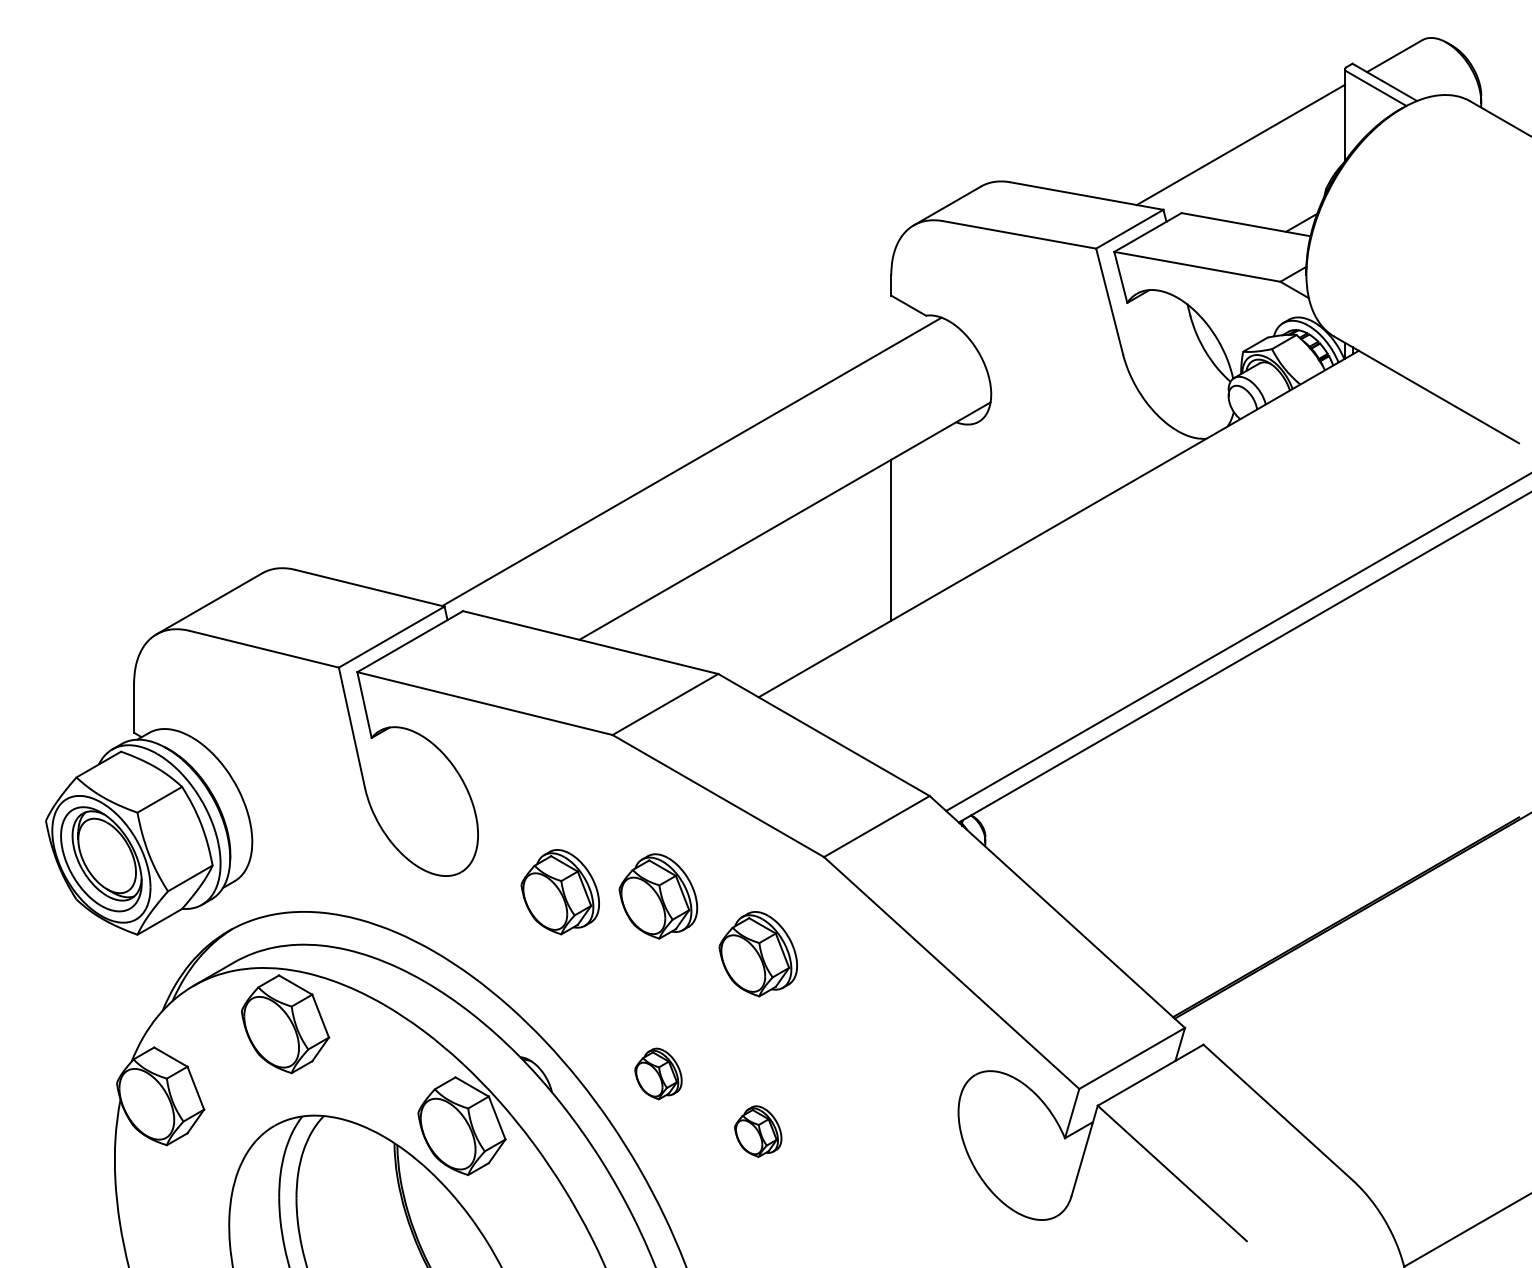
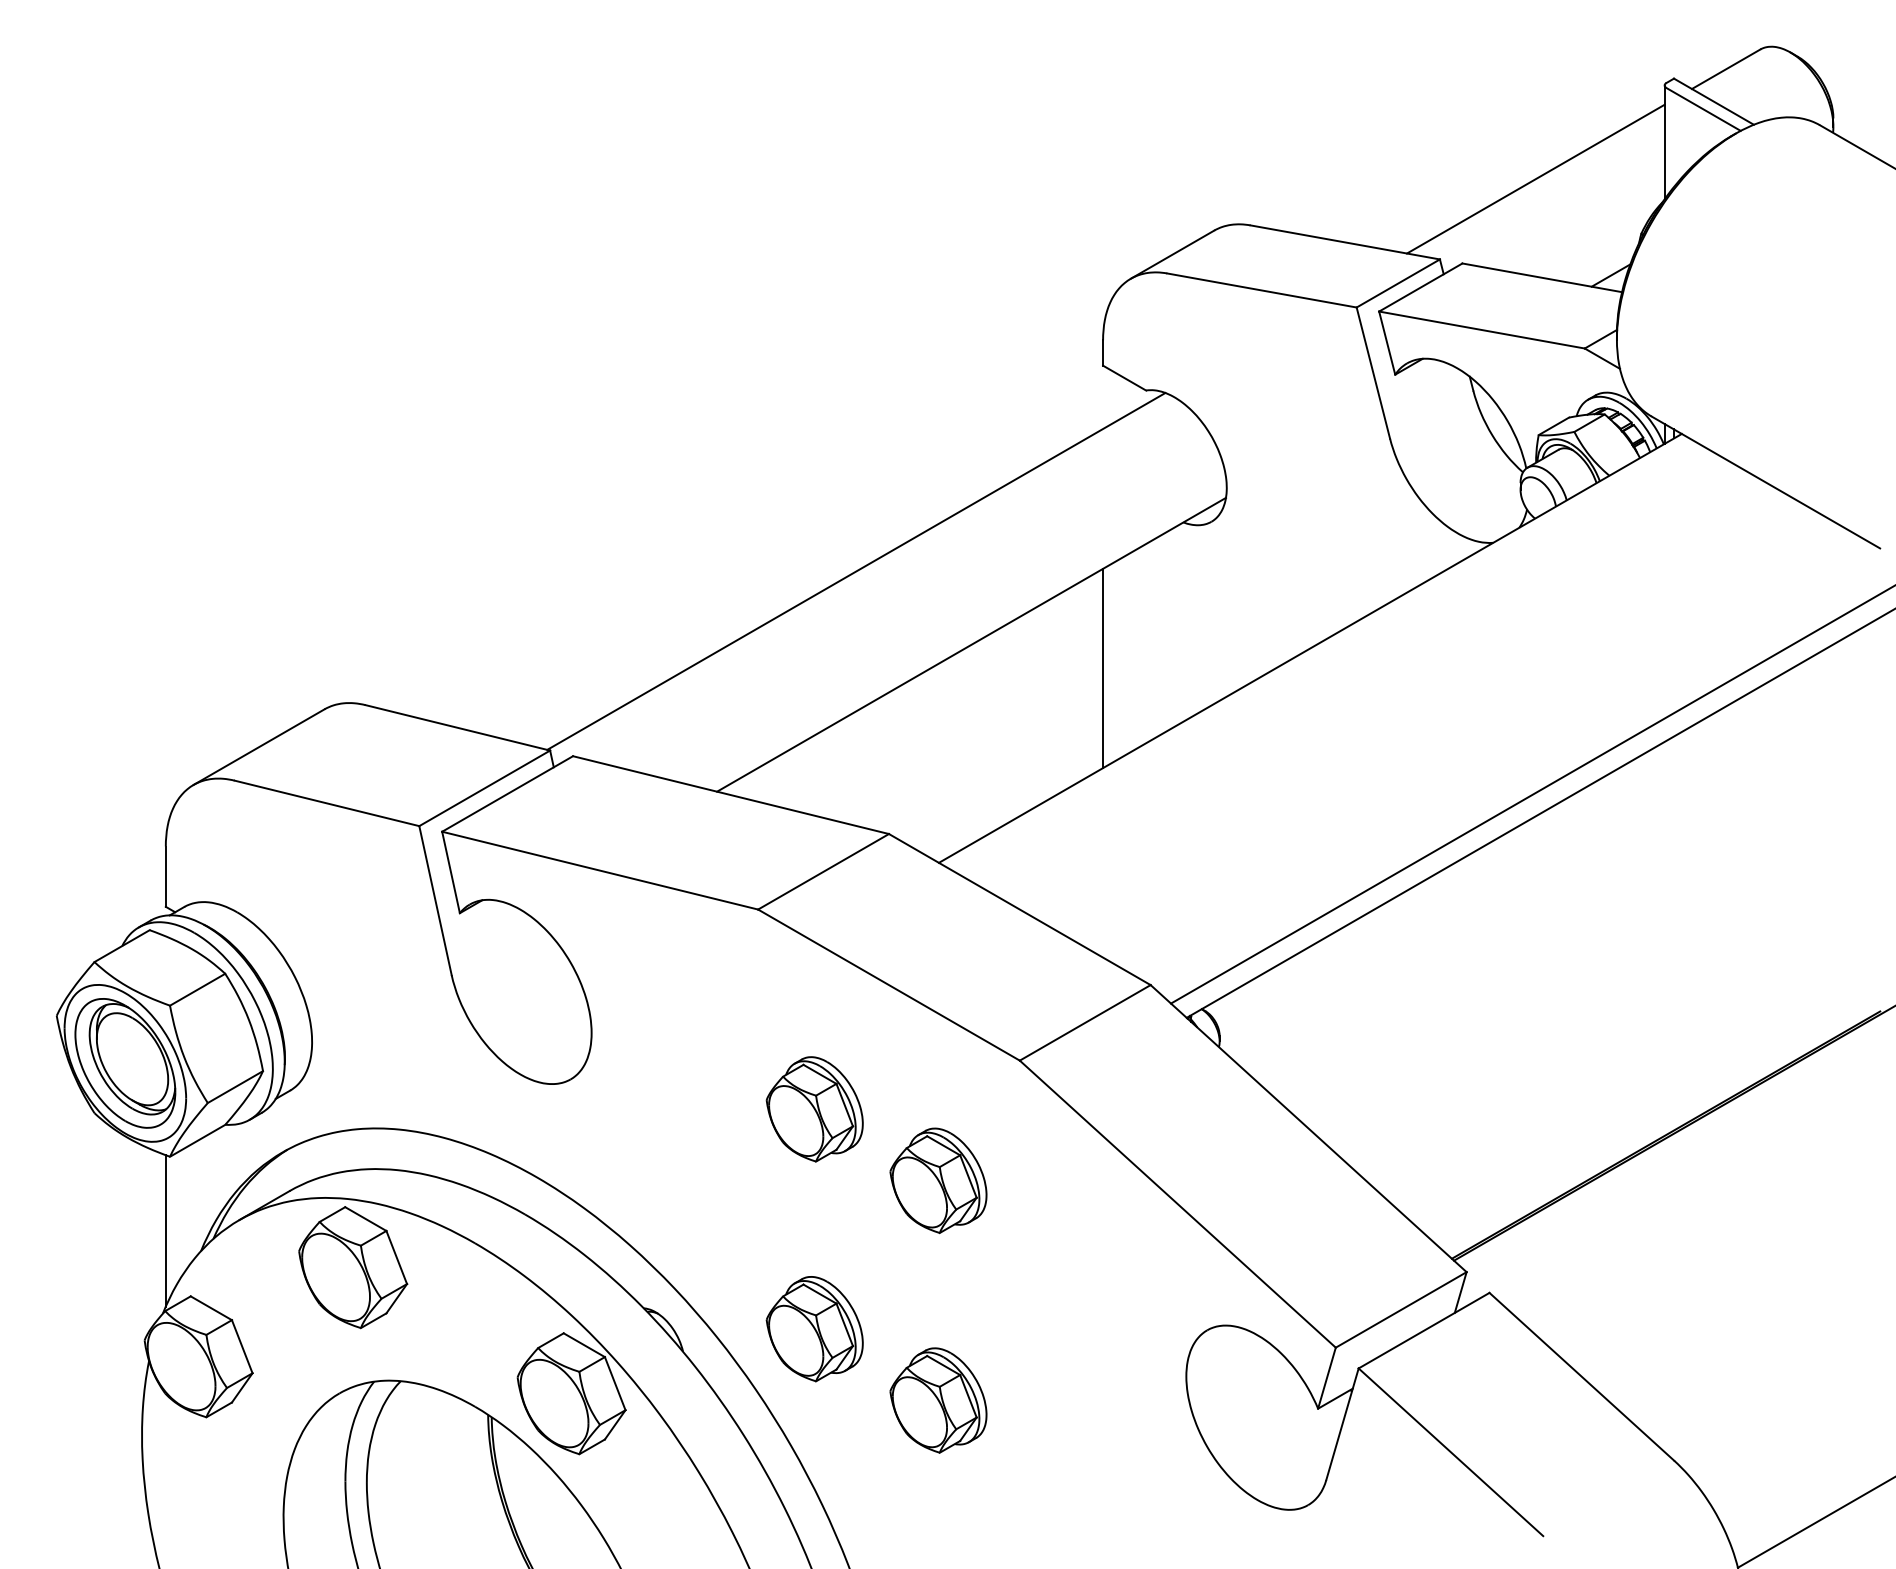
part: (559, 892) -> (692, 1104), removed
line: (134, 994) -> (166, 1230), added
part: (658, 1073) -> (814, 1328), size x1.67
part: (757, 1131) -> (937, 1400), size x1.67

